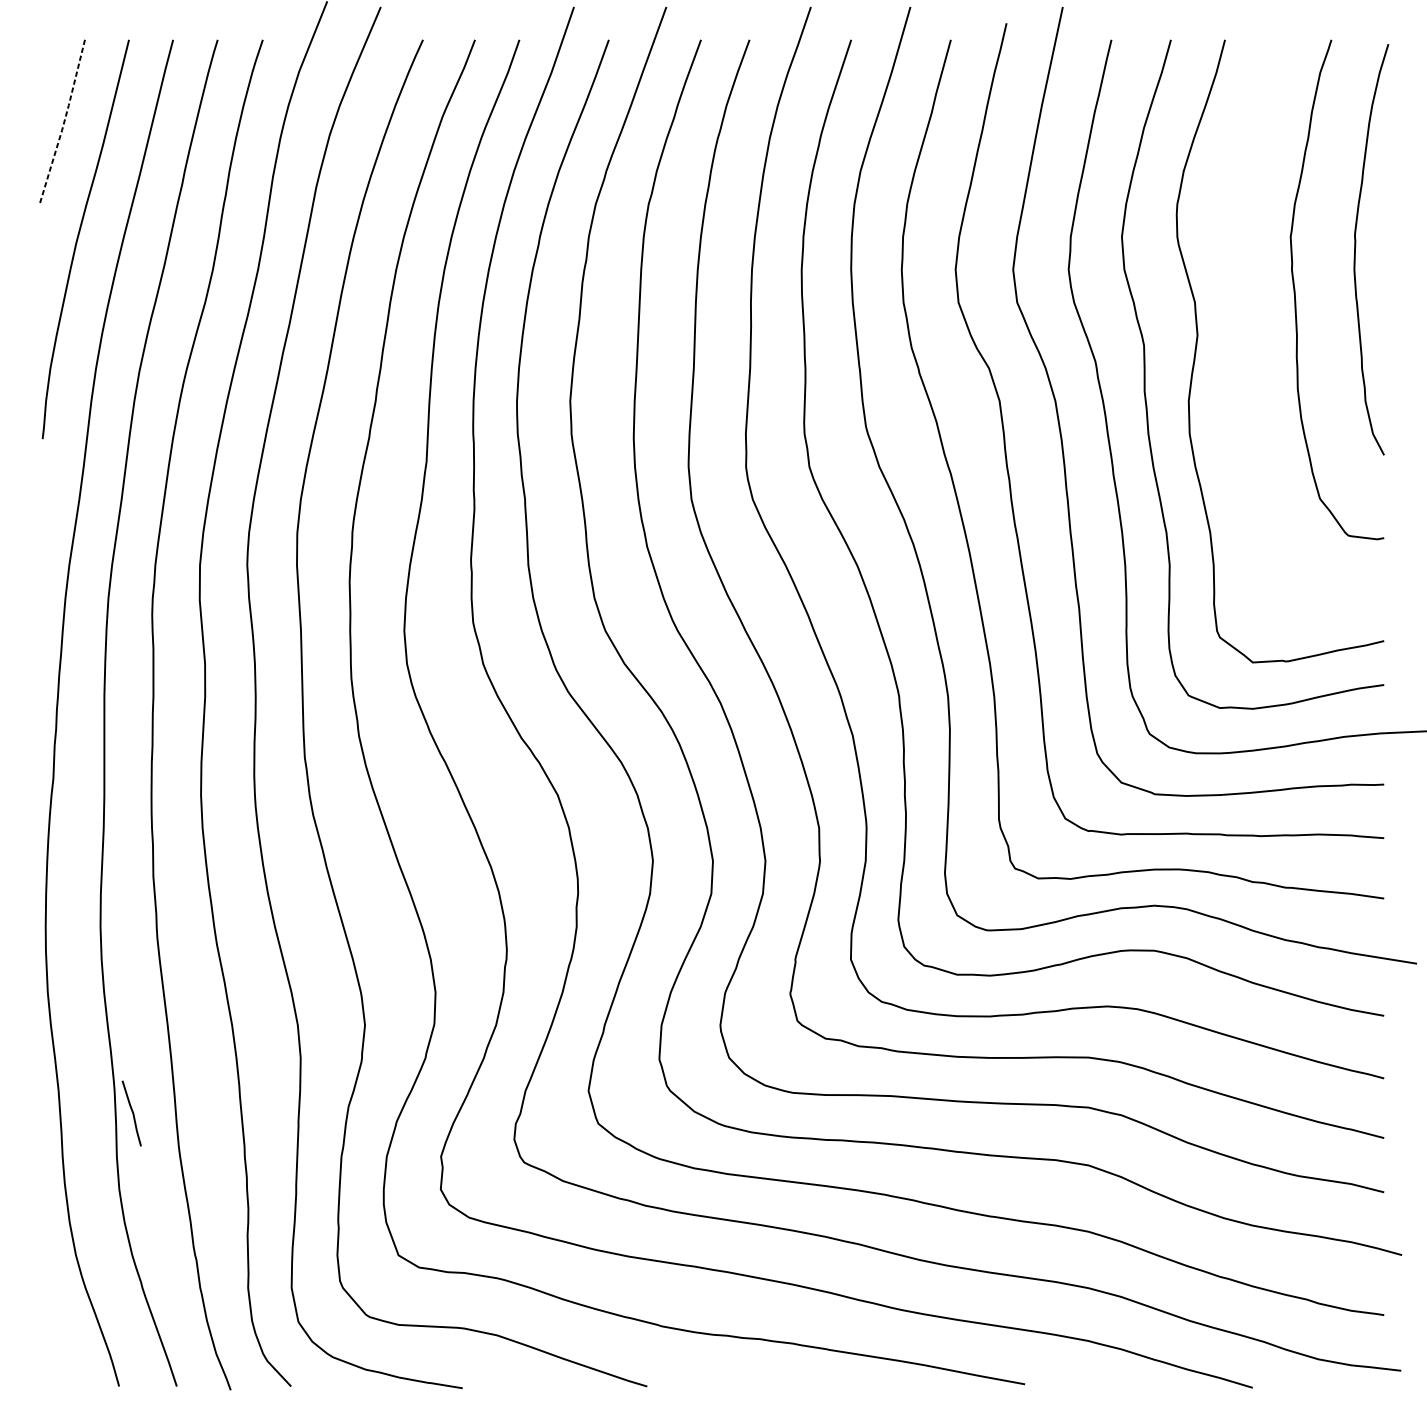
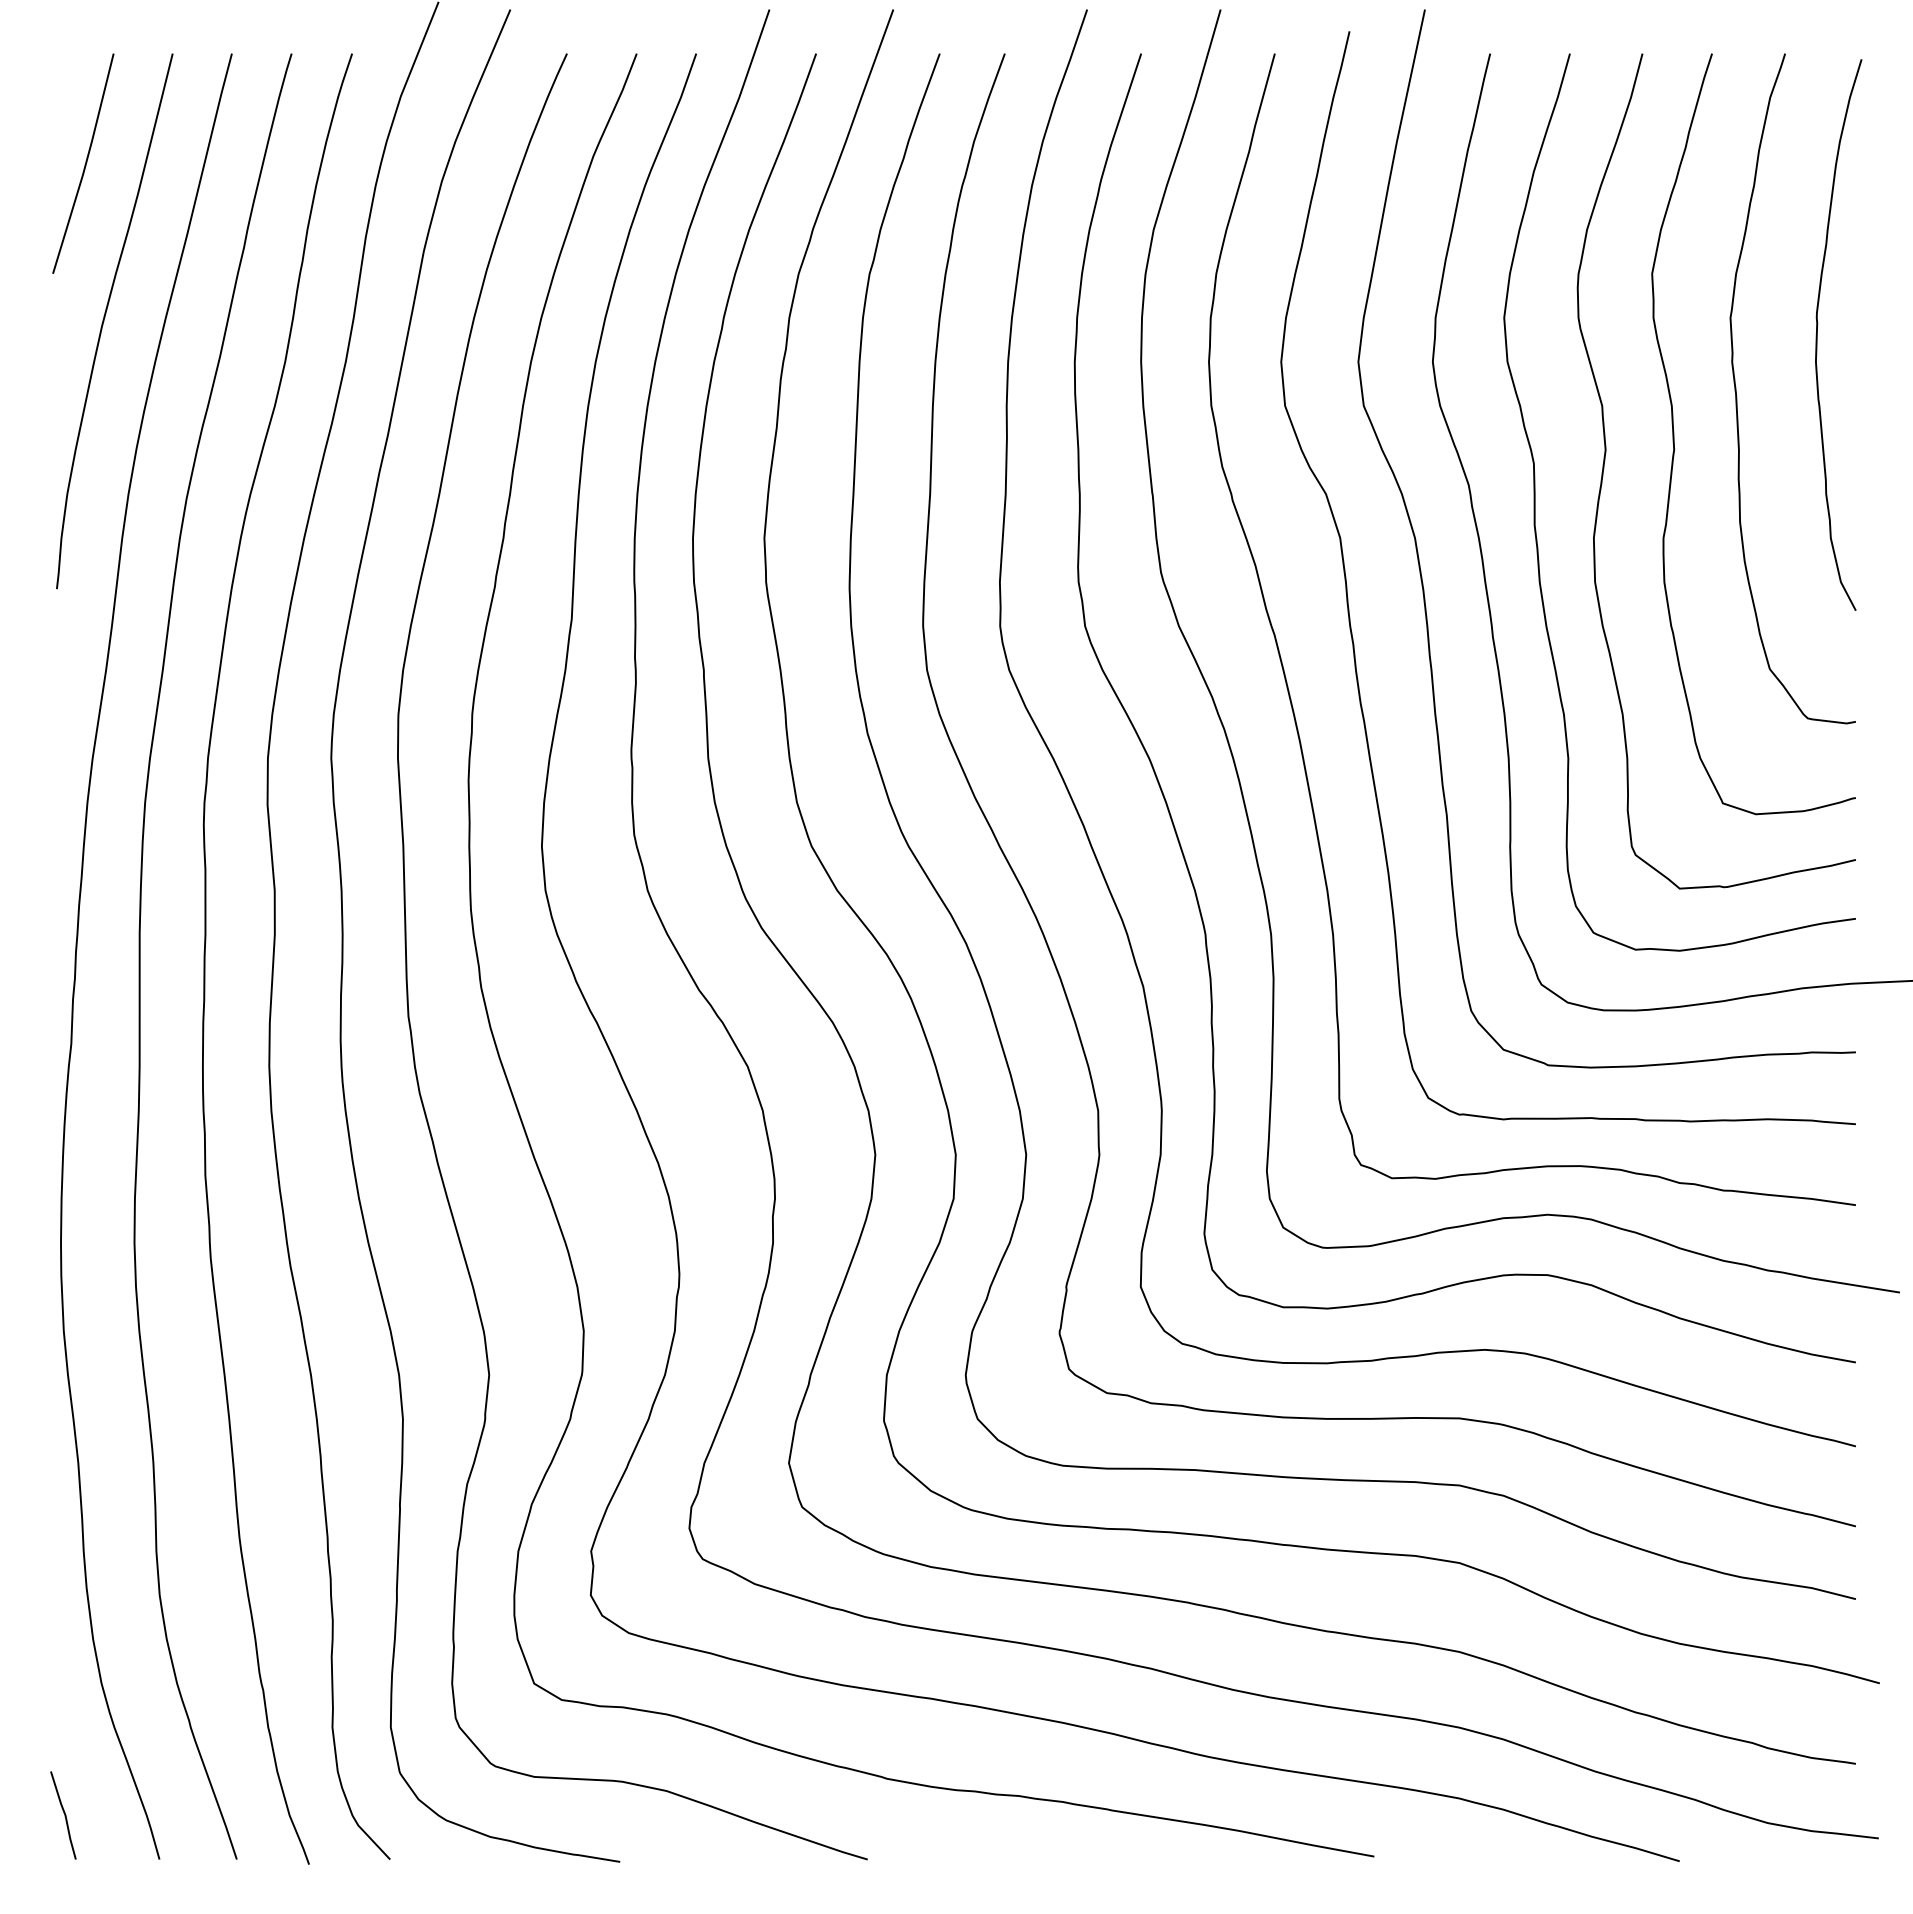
line: (63, 122) -> (85, 164), dashed -> solid
curve: (1248, 323) -> (1674, 434), added
line: (132, 1113) -> (64, 1815), moved

